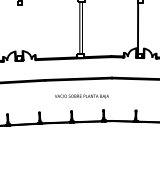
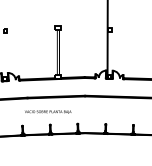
text: (82, 95) -> (48, 111), moved

